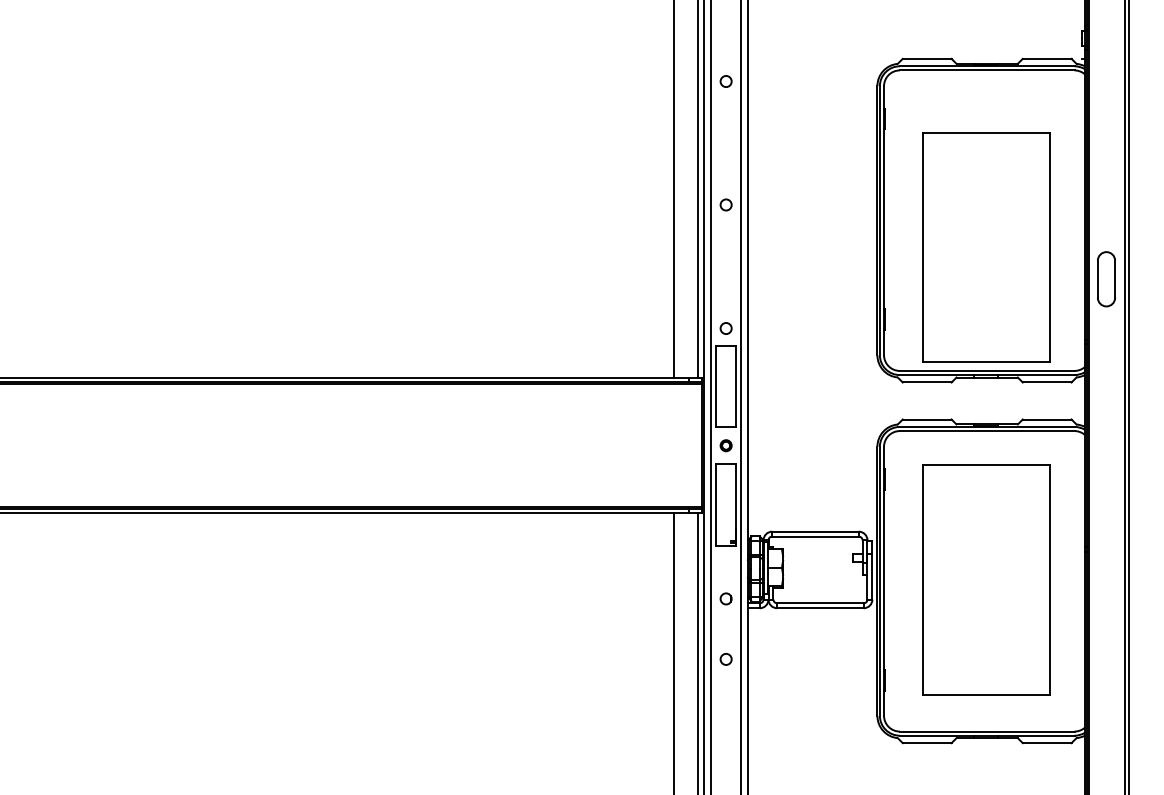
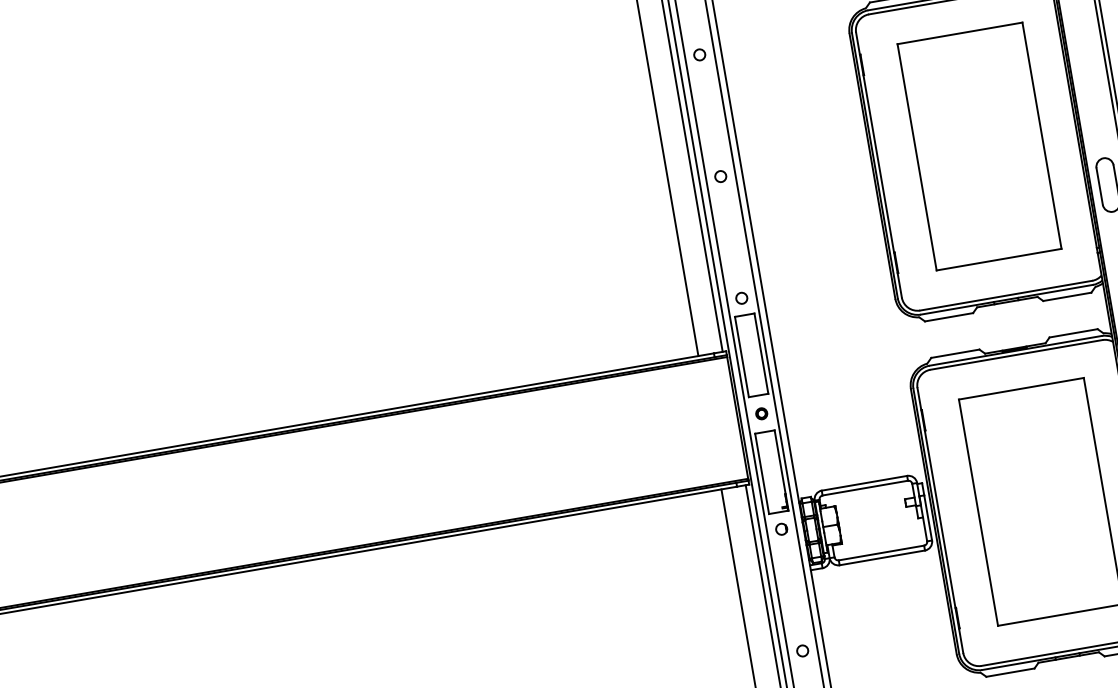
part: (986, 247) -> (979, 146), moved
circle: (725, 598) -> (780, 528), moved
circle: (725, 659) -> (802, 651), moved

